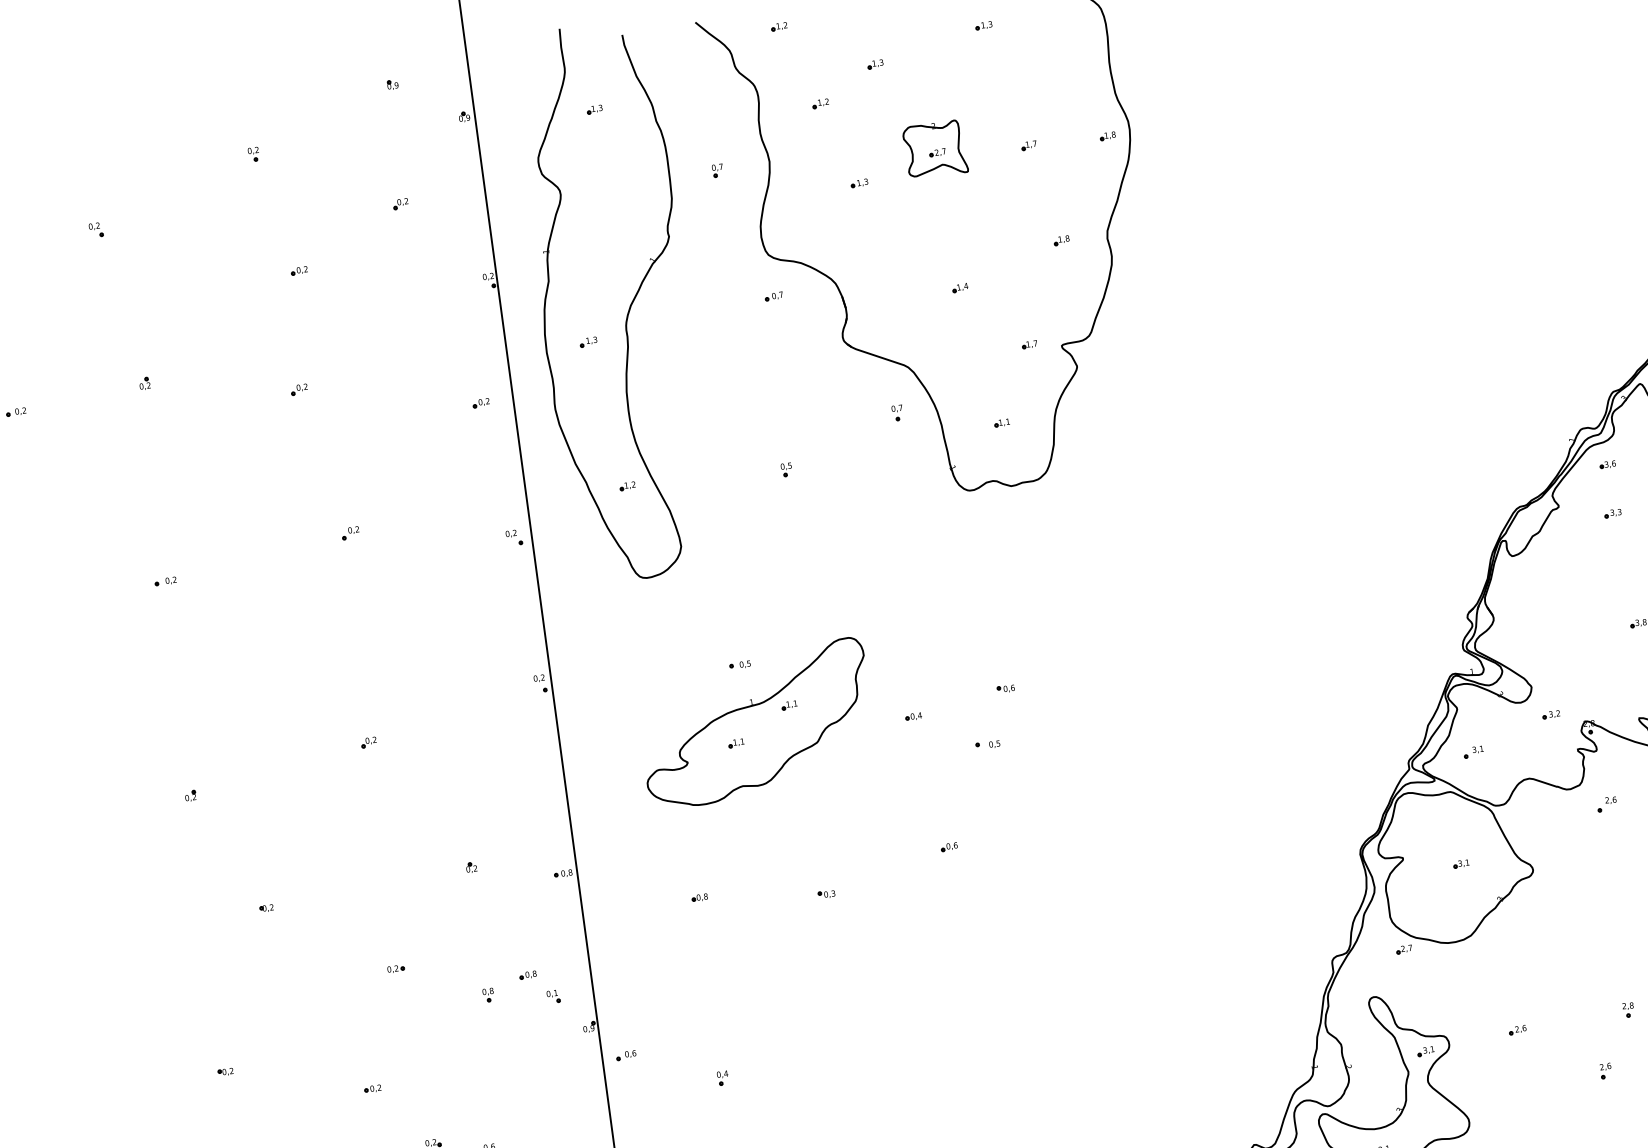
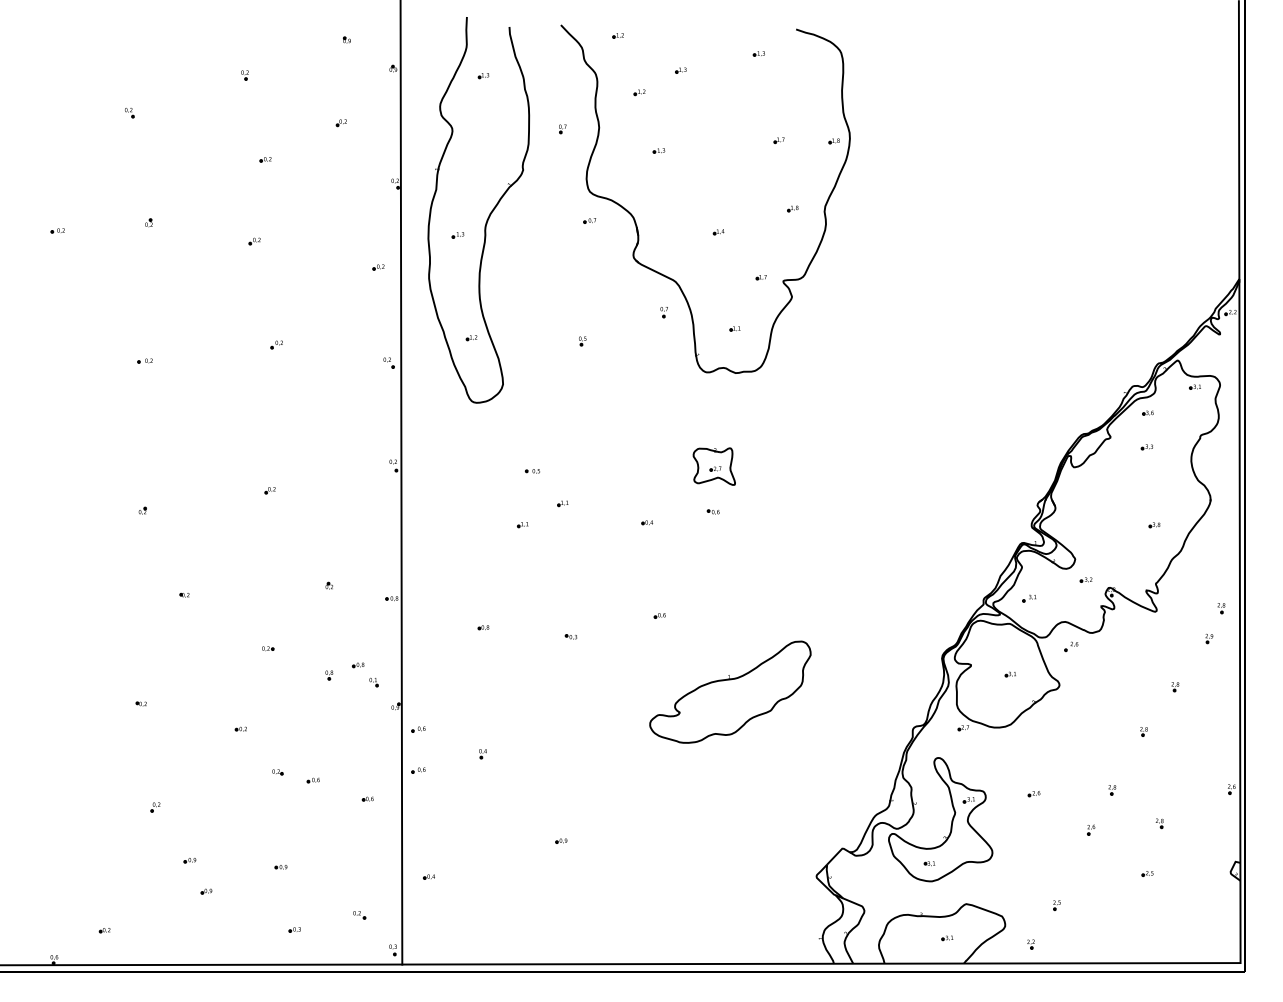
part: (934, 149) -> (713, 466), moved
part: (756, 722) -> (730, 691), moved
part: (987, 744) -> (695, 548), removed
part: (1607, 803) -> (1071, 646), moved
part: (633, 1114) -> (418, 770), added

